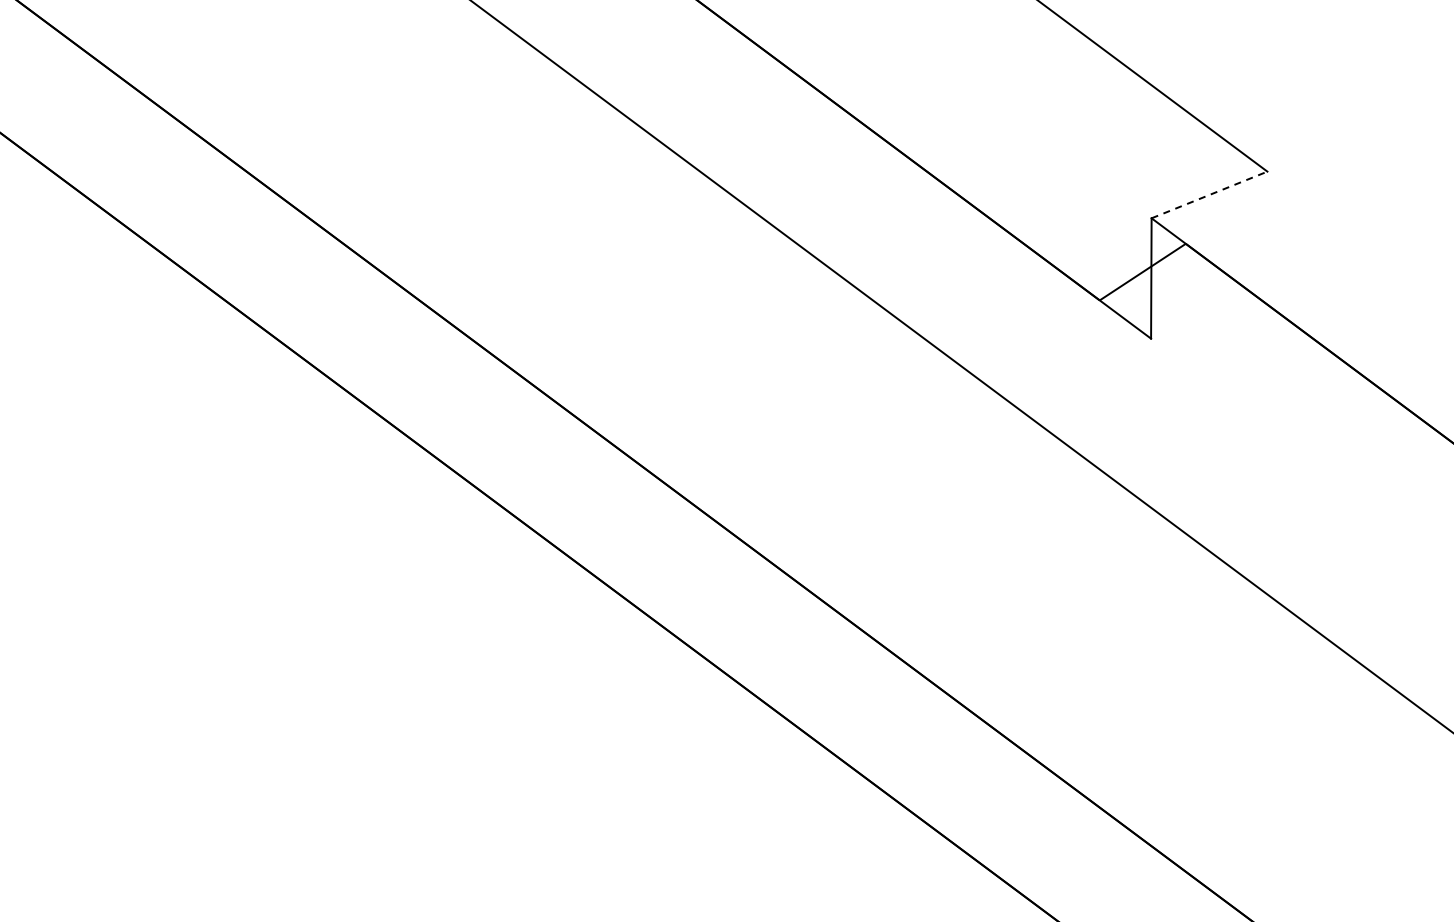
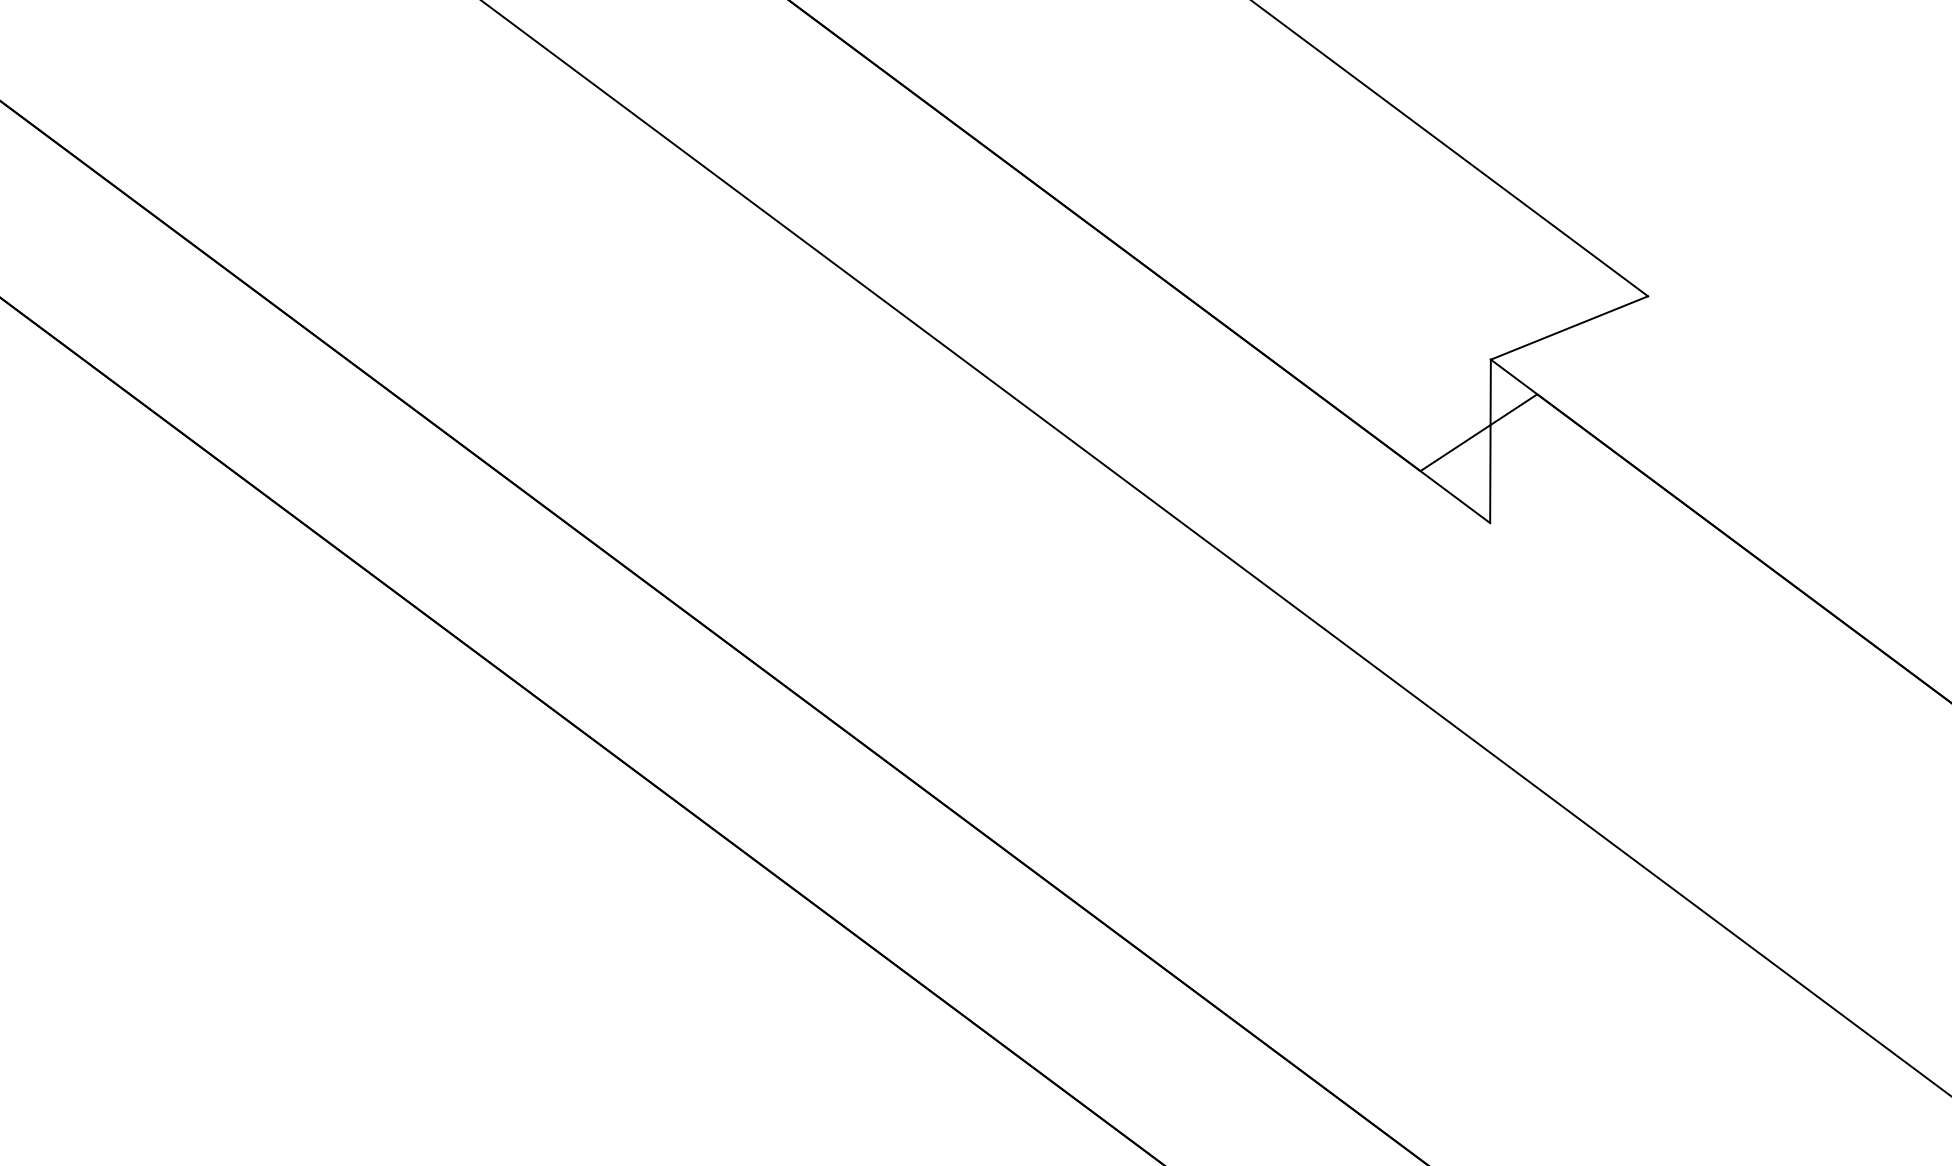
line: (1209, 194) -> (1569, 327), dashed -> solid

